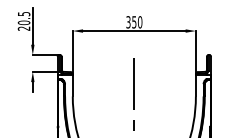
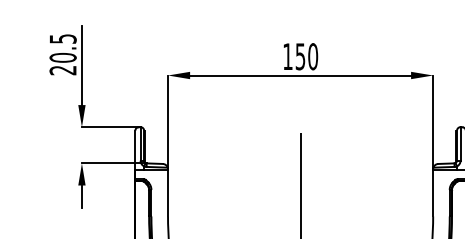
text: (128, 22) -> (287, 57), 350 -> 150

